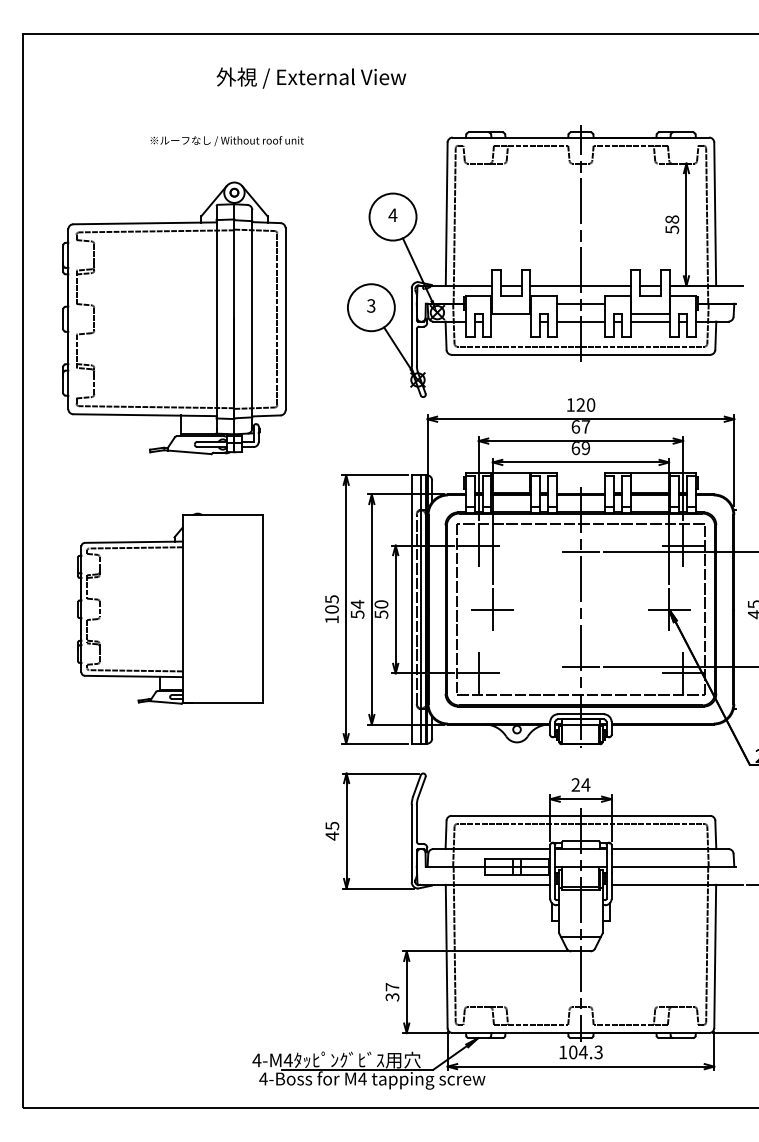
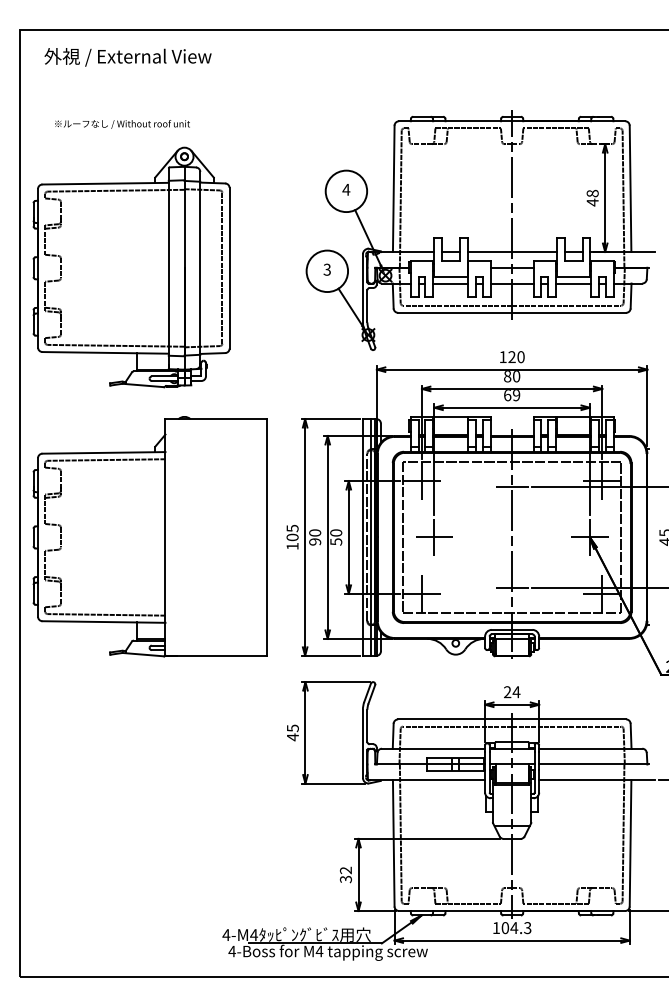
text: (310, 77) -> (127, 56), moved
text: (226, 141) -> (121, 124), moved
text: (672, 229) -> (592, 202), 58 -> 48
part: (174, 318) -> (131, 267), moved
line: (511, 321) -> (450, 283), added
text: (580, 426) -> (511, 376), 67 -> 80
part: (170, 608) -> (150, 536), size x1.43
text: (357, 609) -> (315, 537), 54 -> 90
text: (392, 987) -> (345, 870), 37 -> 32

